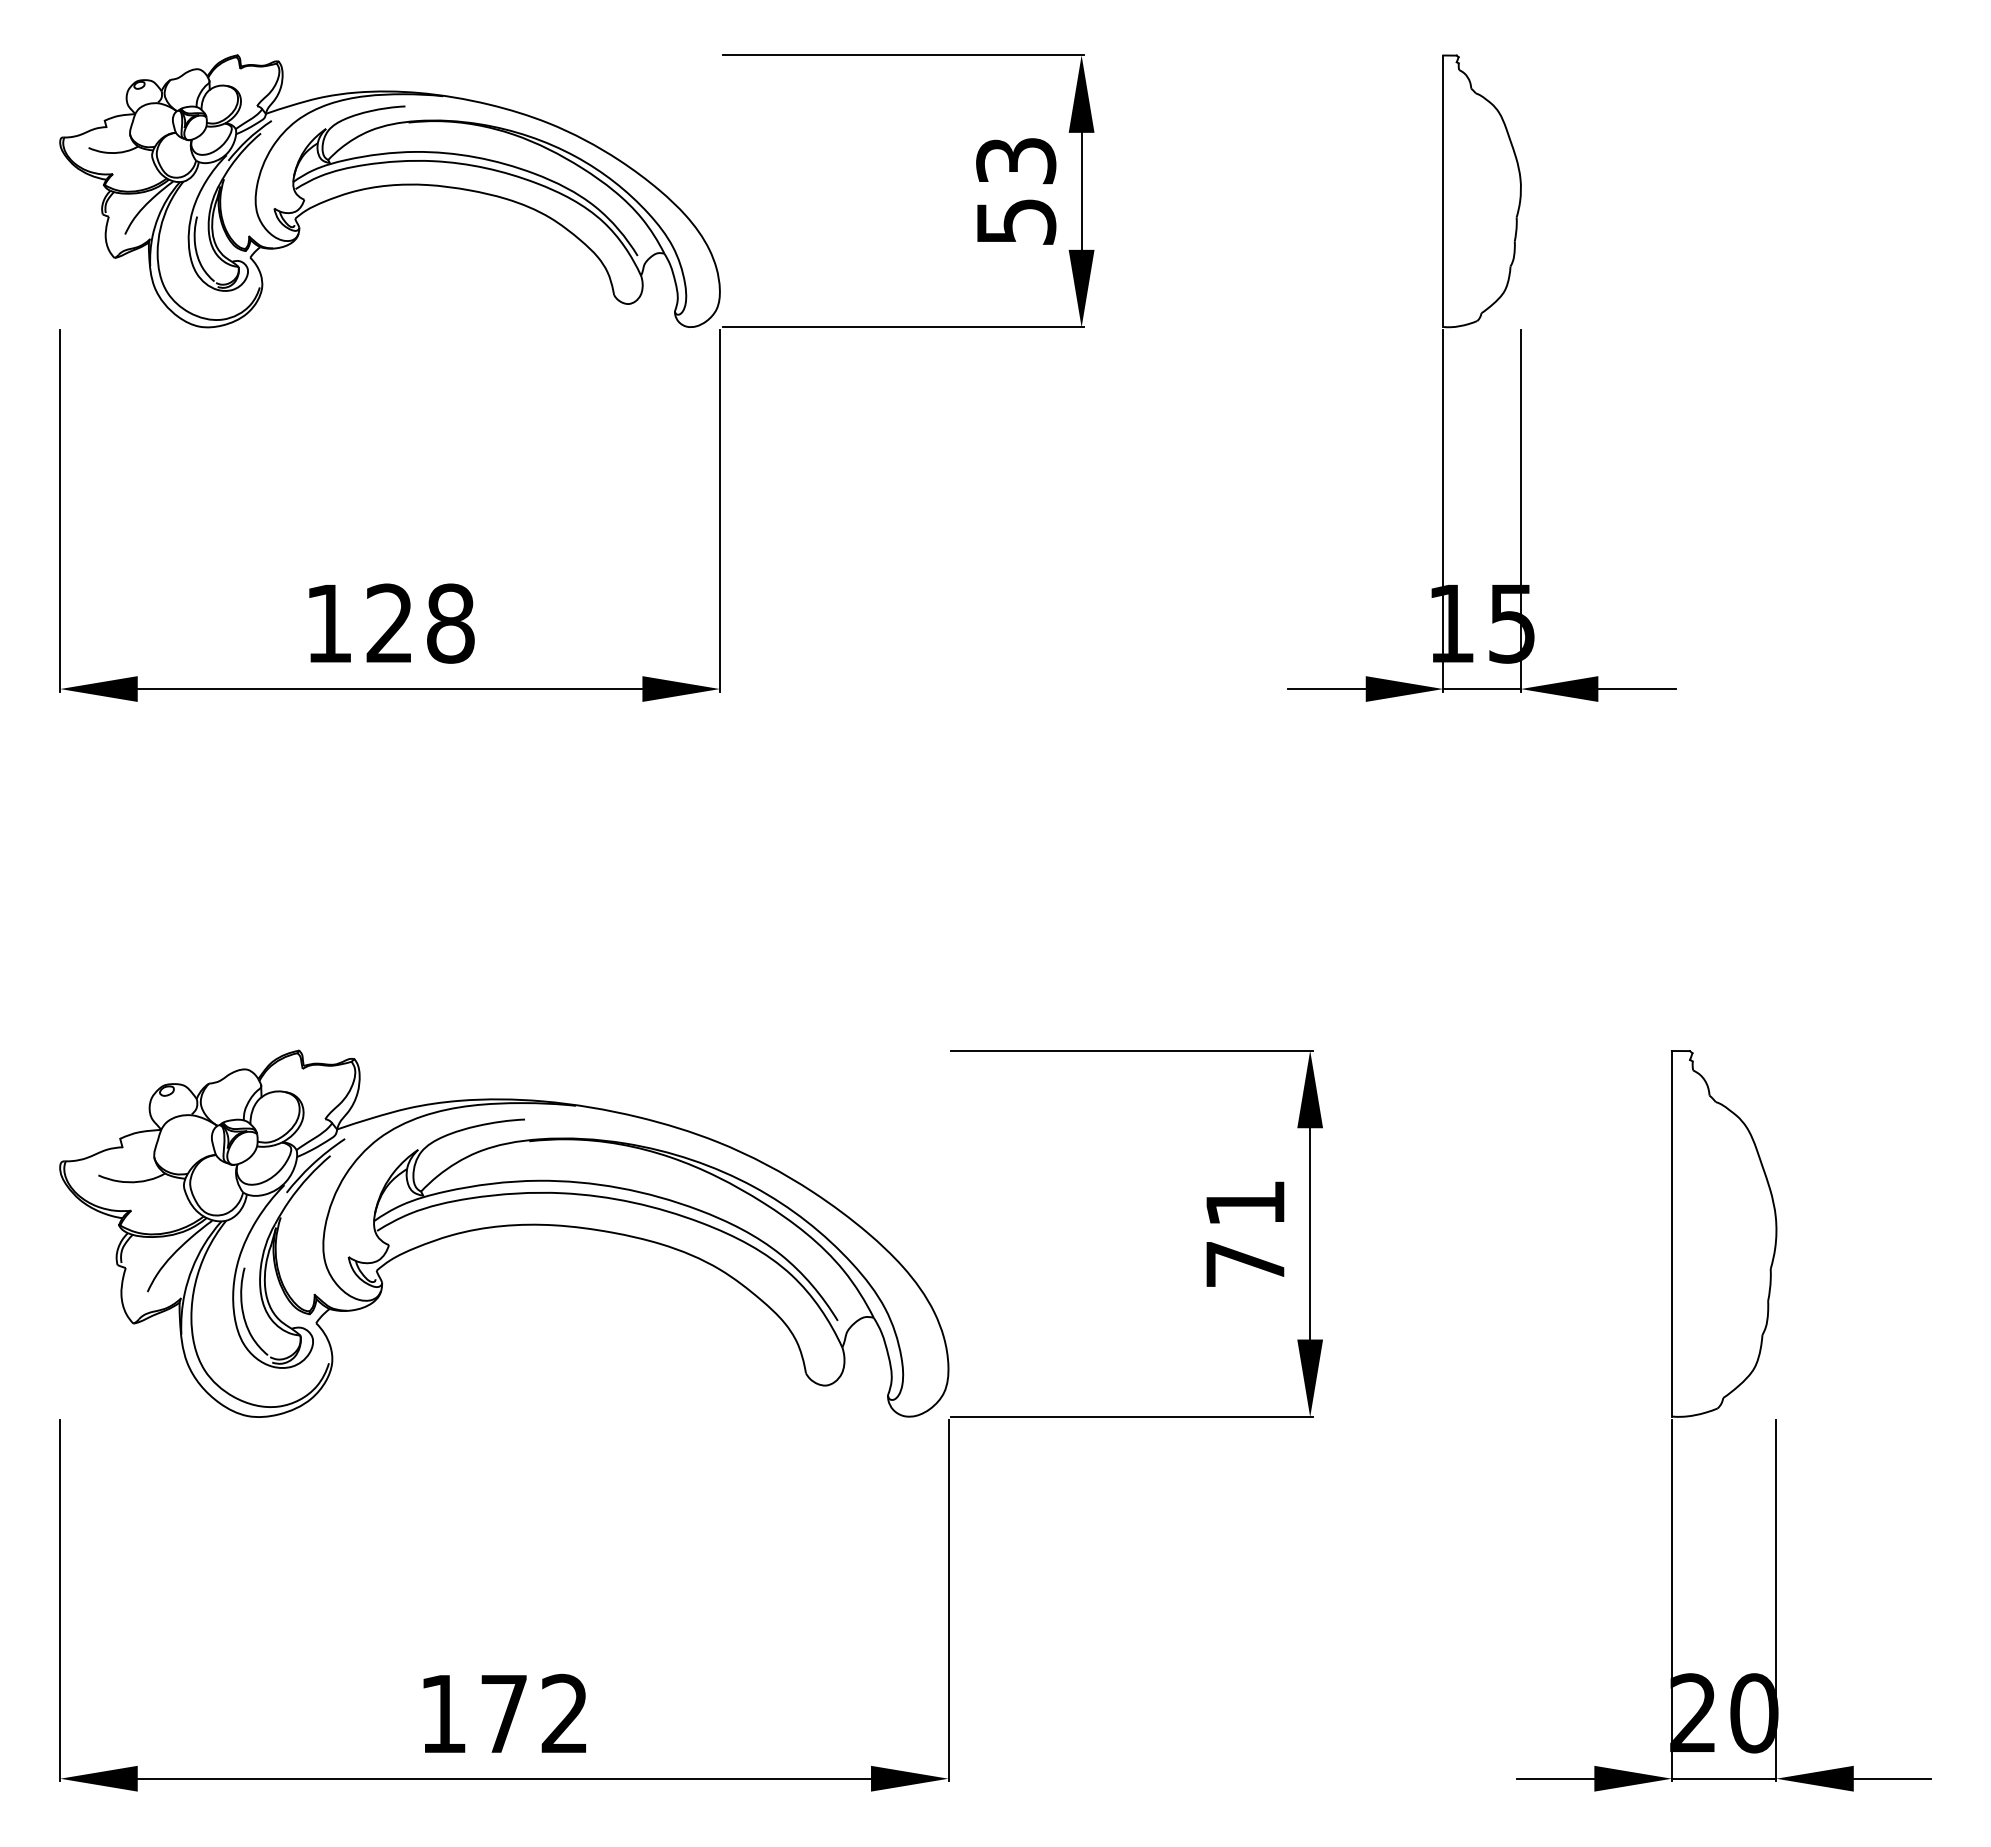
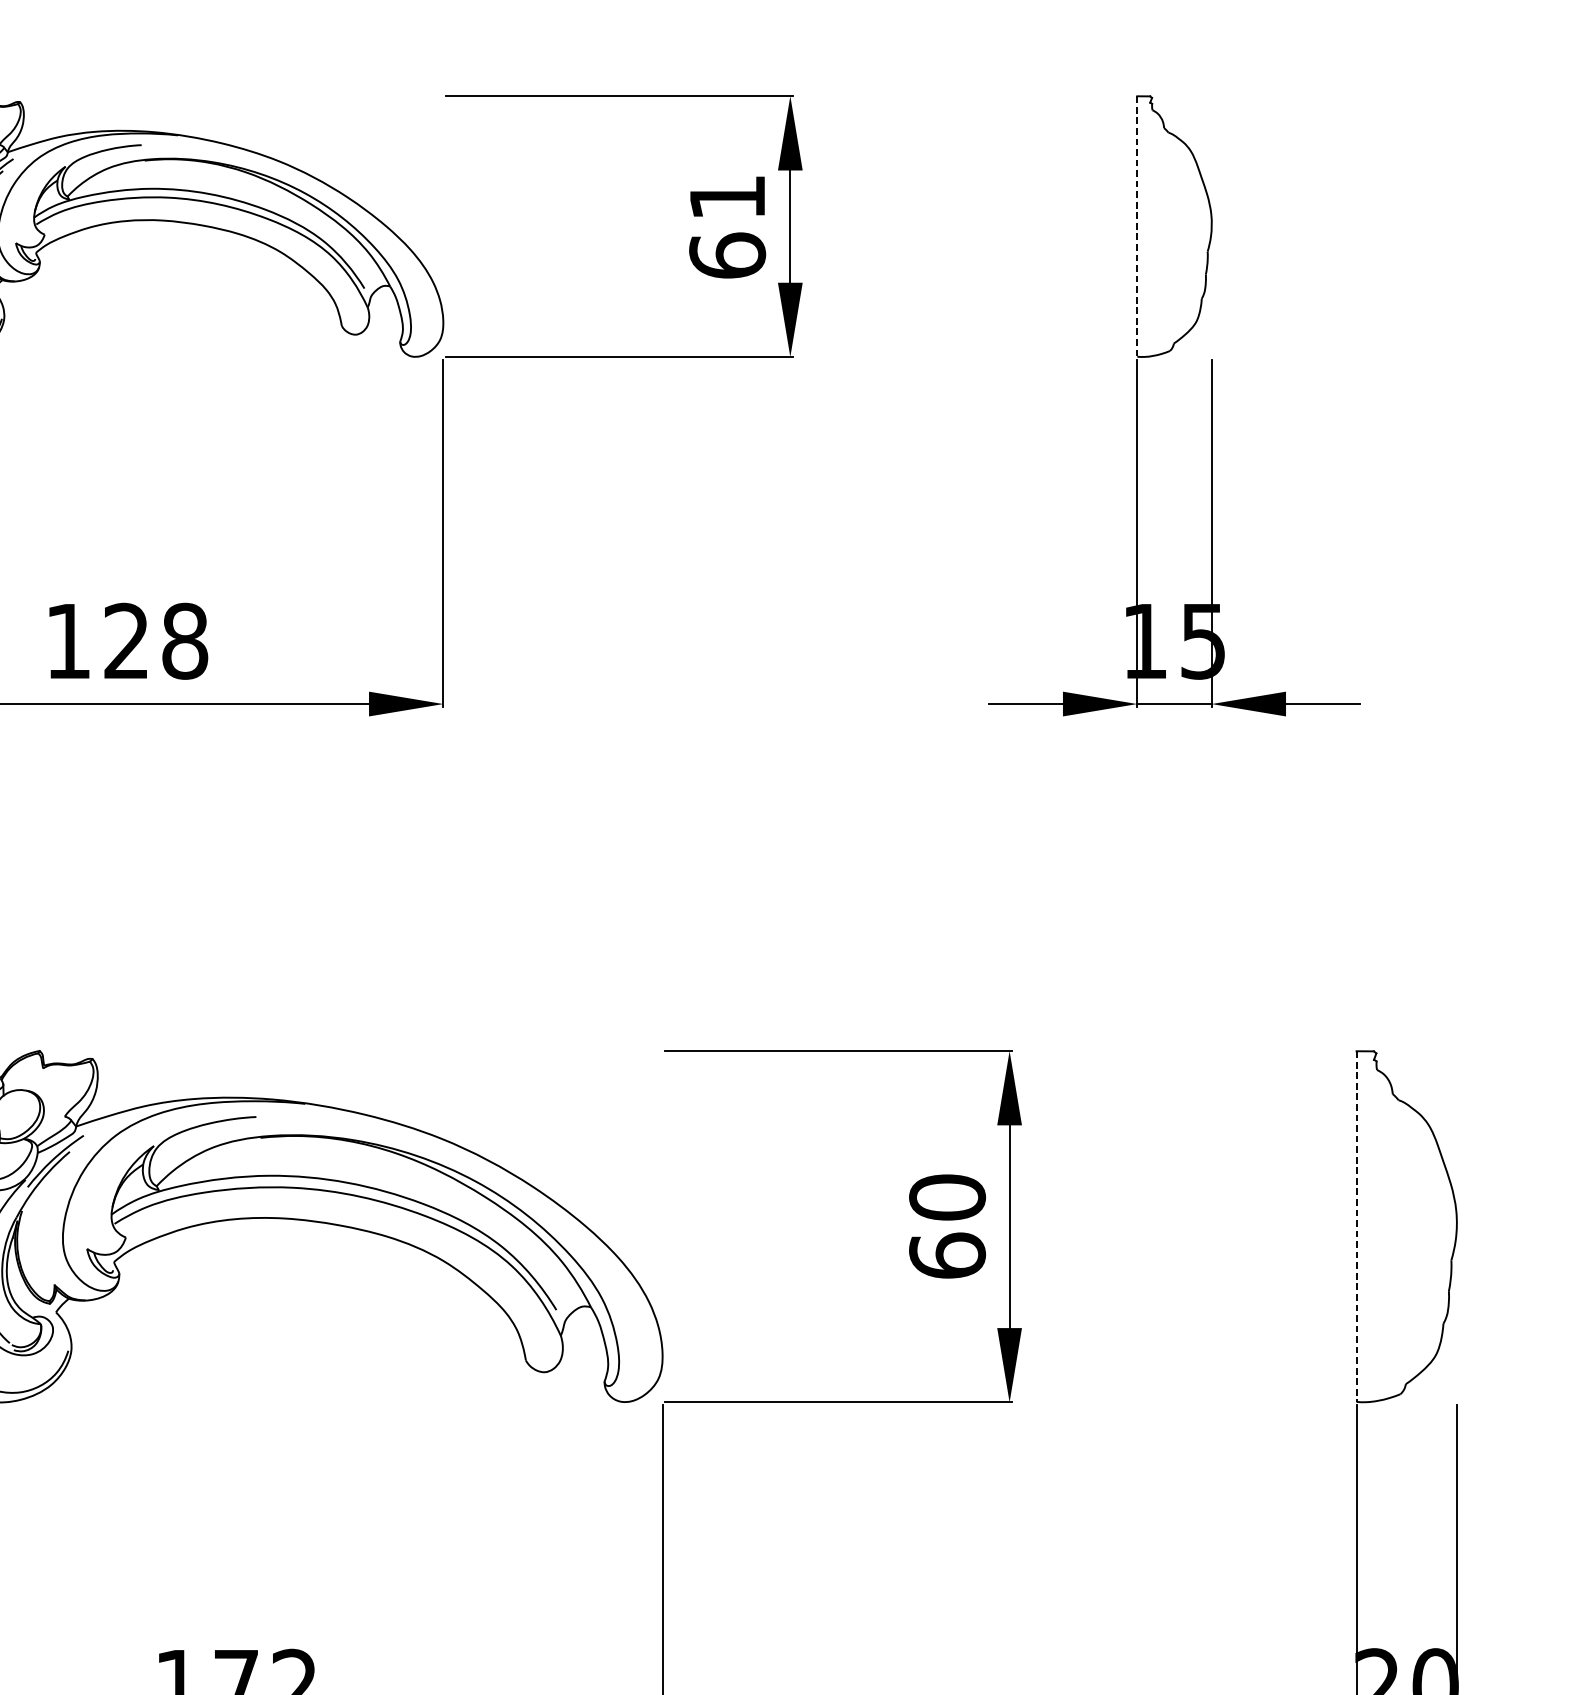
text: (1016, 191) -> (727, 226), 53 -> 61
line: (1443, 191) -> (1137, 226), solid -> dashed
text: (1245, 1233) -> (947, 1226), 71 -> 60
line: (1671, 1233) -> (1356, 1226), solid -> dashed

